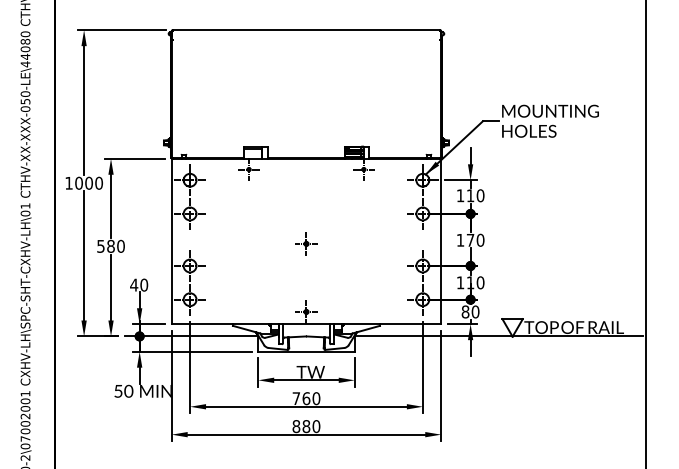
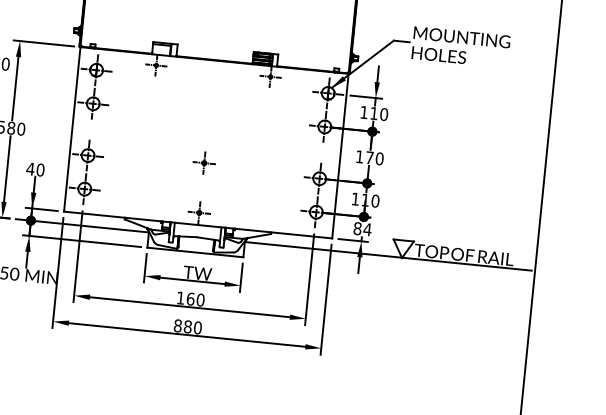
part: (306, 243) -> (204, 162), moved
text: (475, 311) -> (367, 229), 80 -> 84
text: (295, 398) -> (179, 297), 760 -> 160

